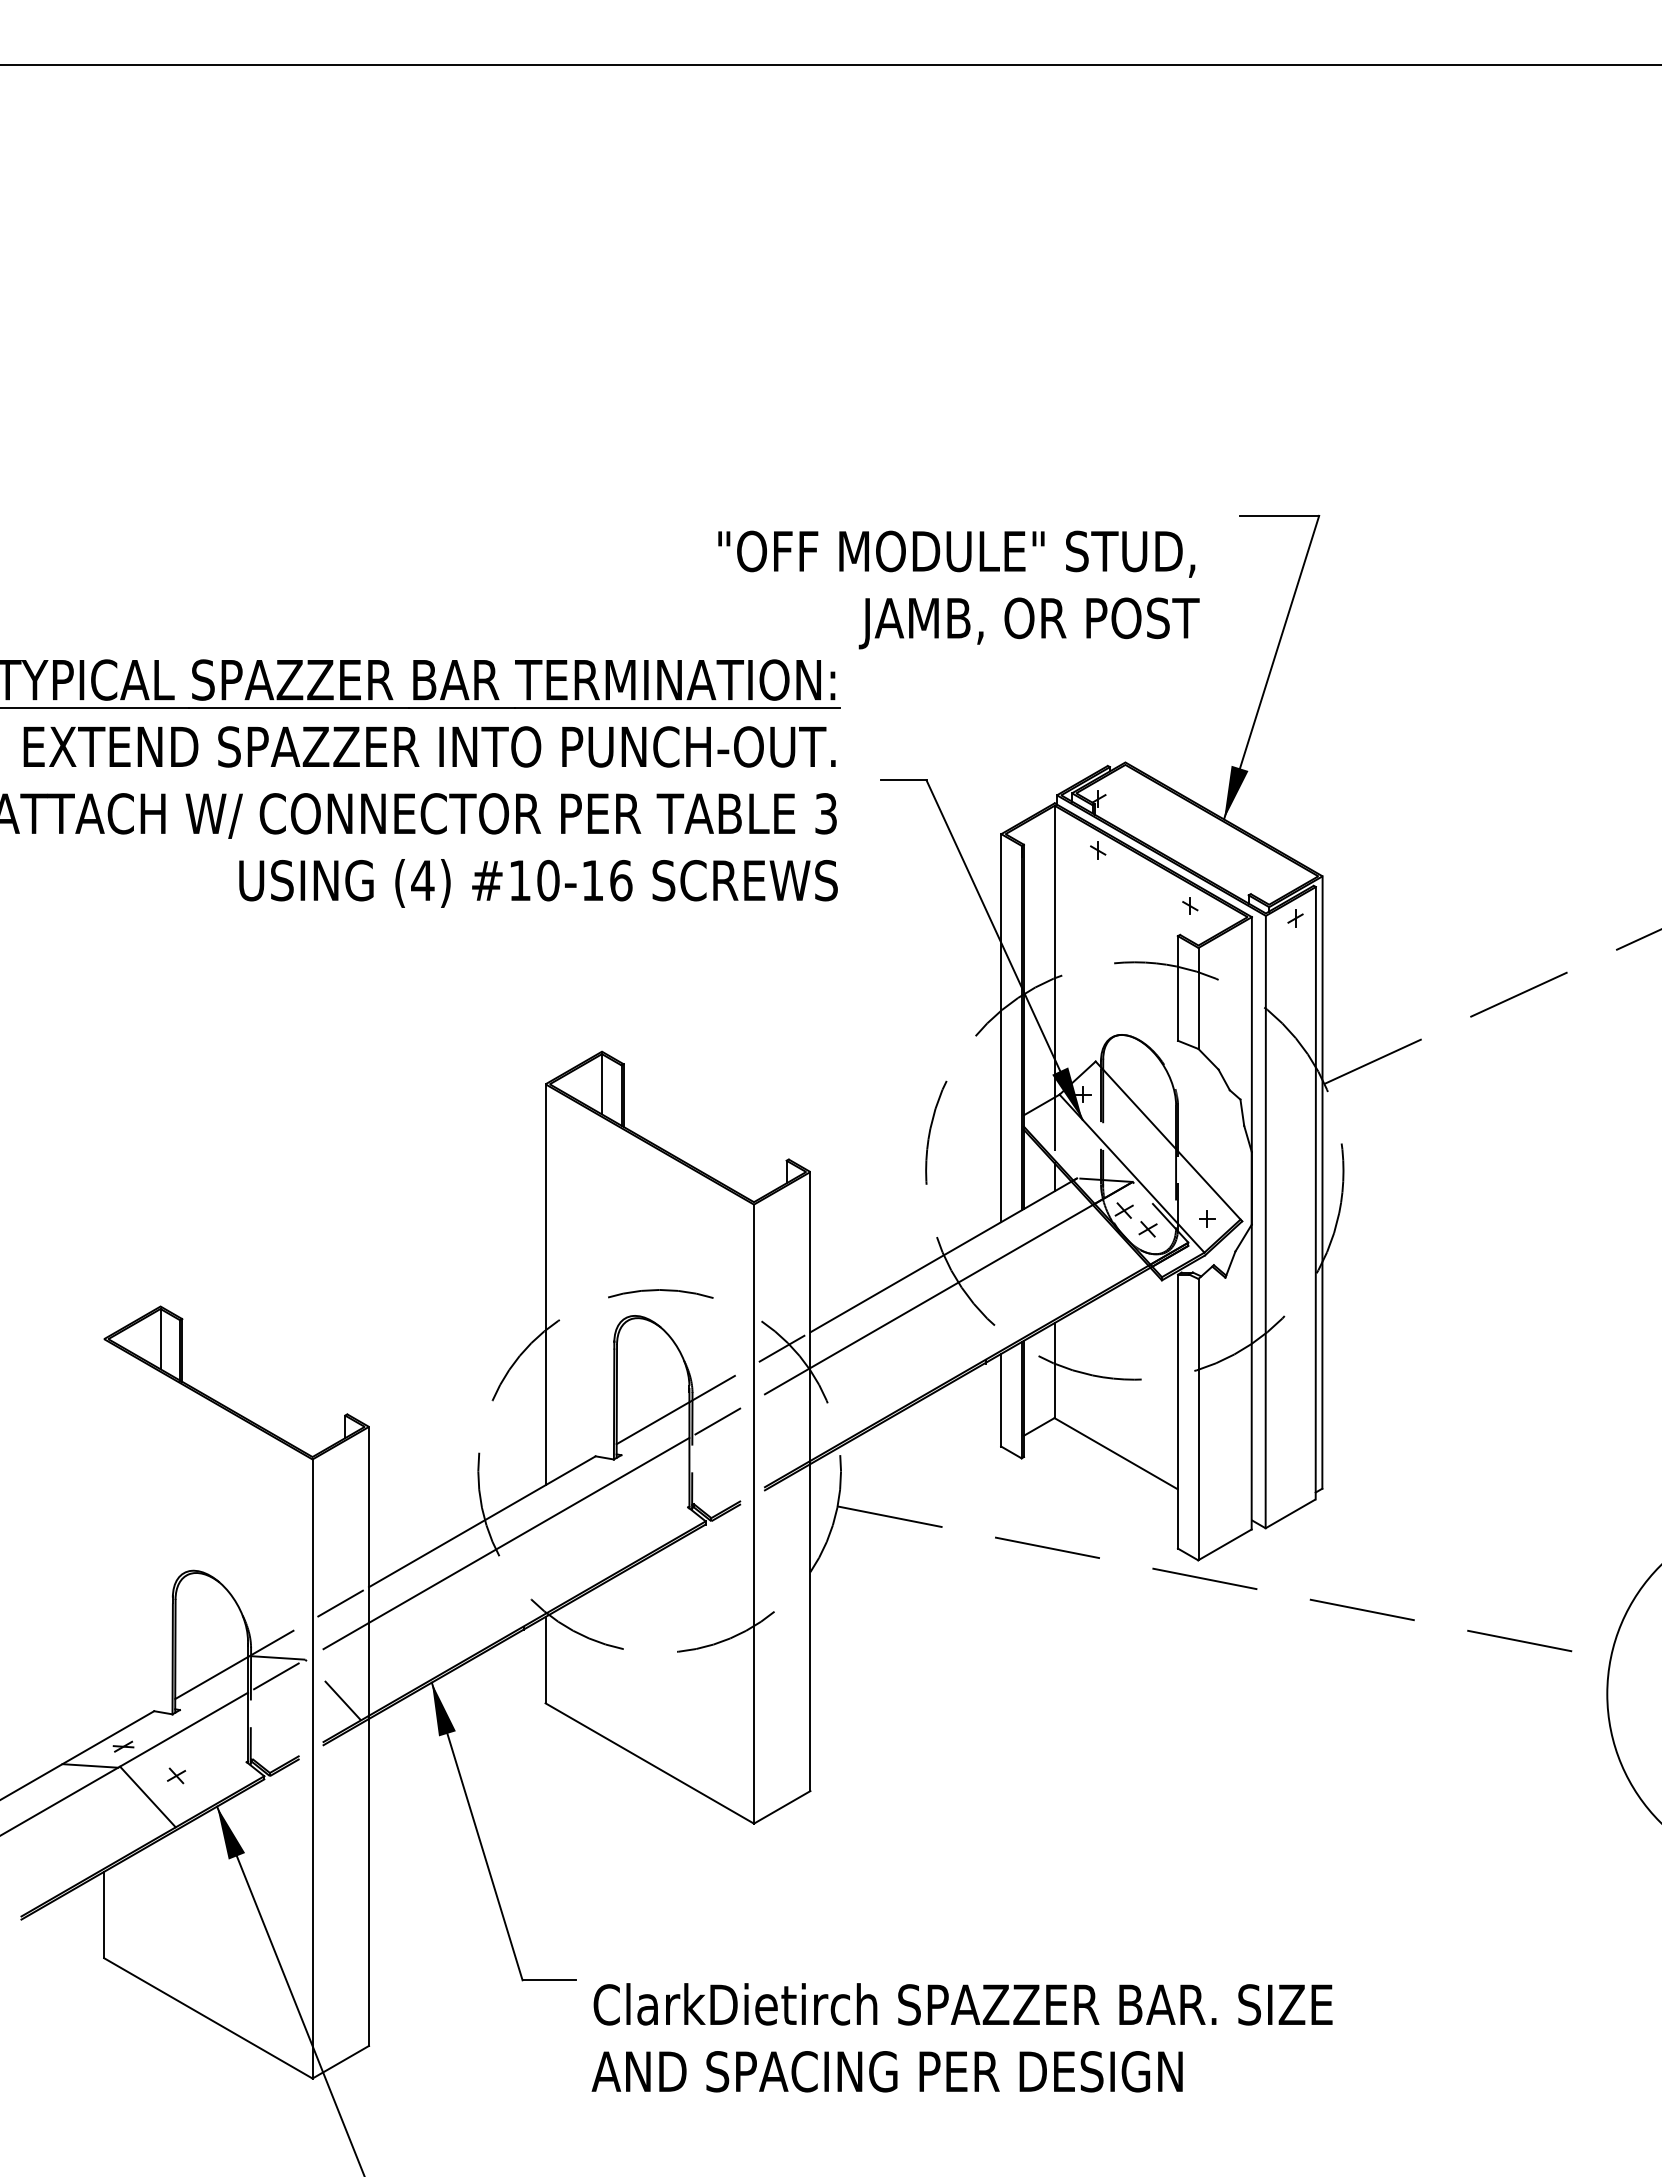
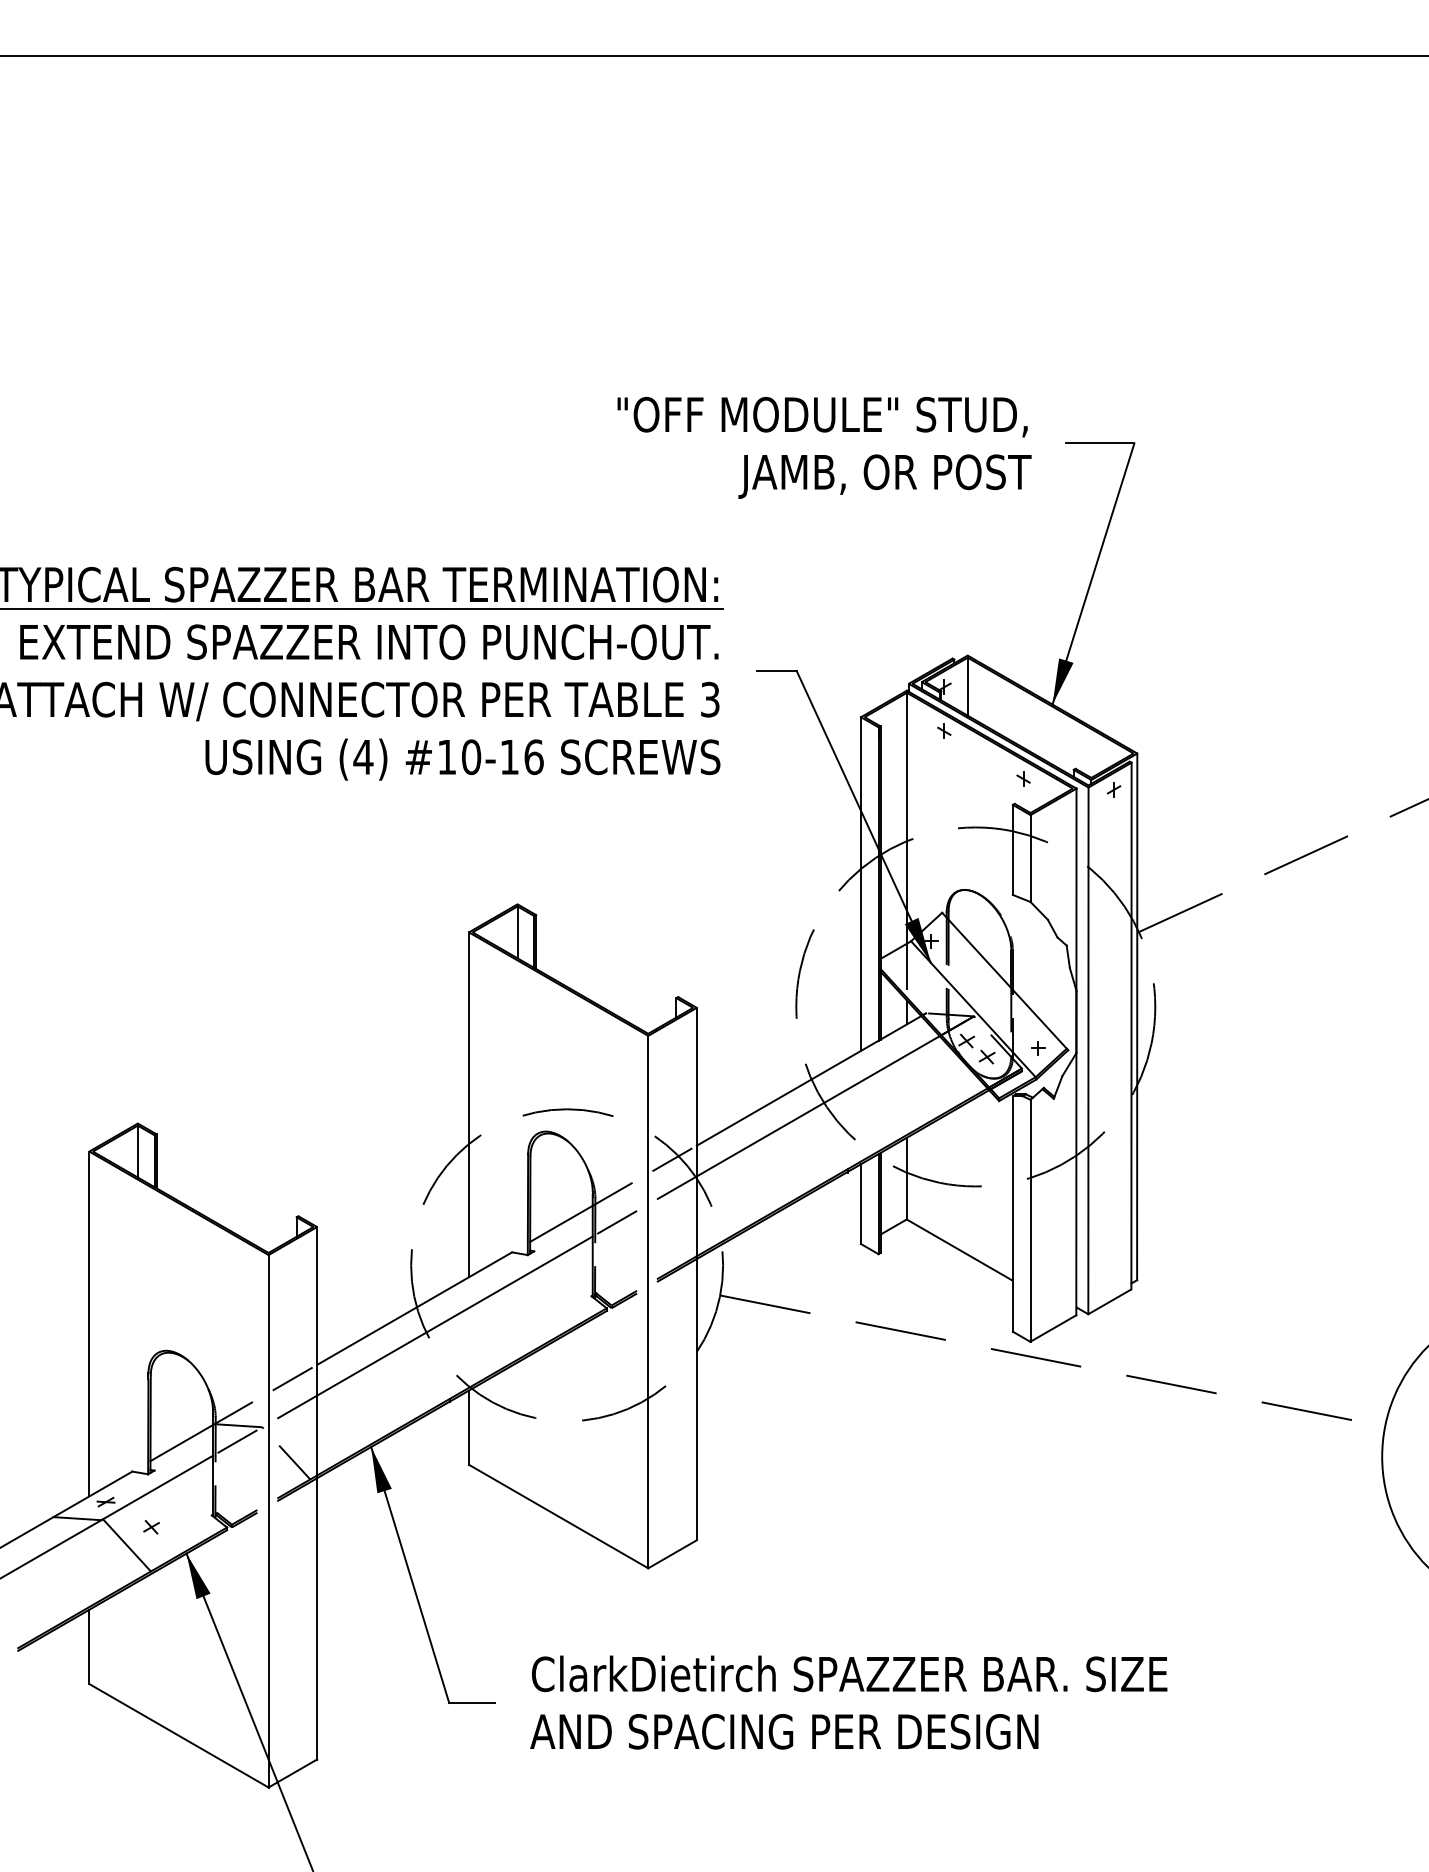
text: (958, 589) -> (824, 447), moved
line: (1125, 798) -> (967, 686), added
line: (104, 1539) -> (89, 1323), added
text: (961, 2037) -> (848, 1702), moved

